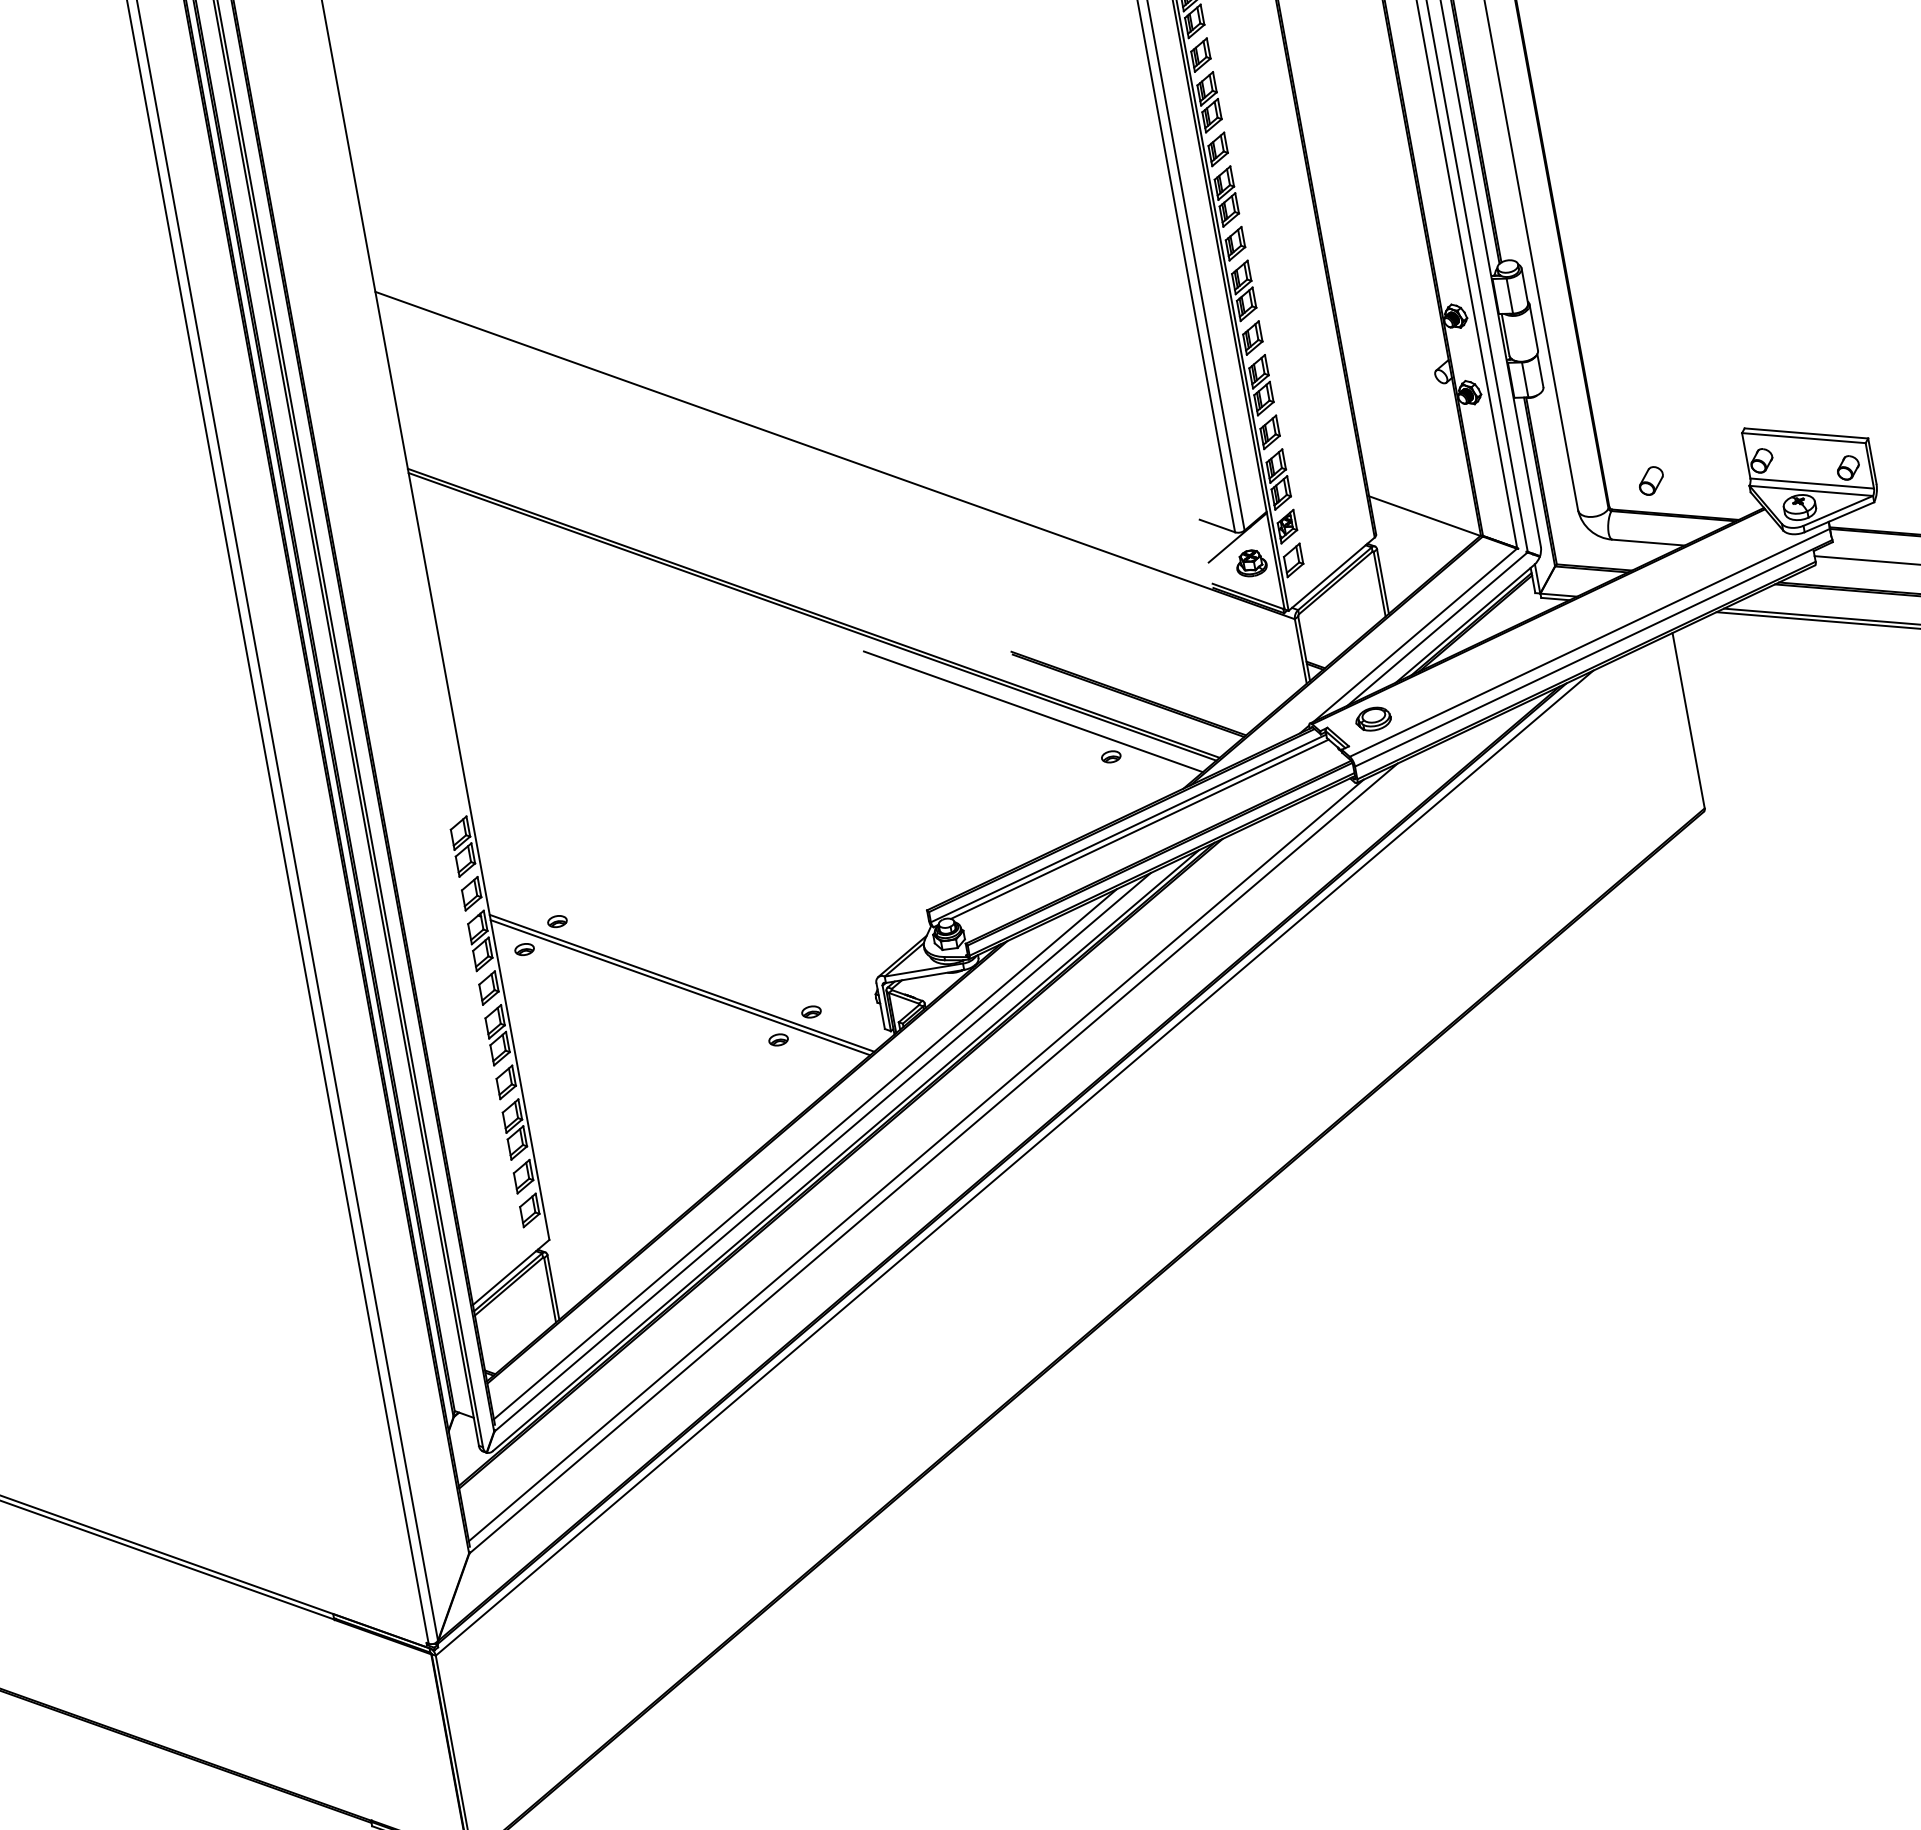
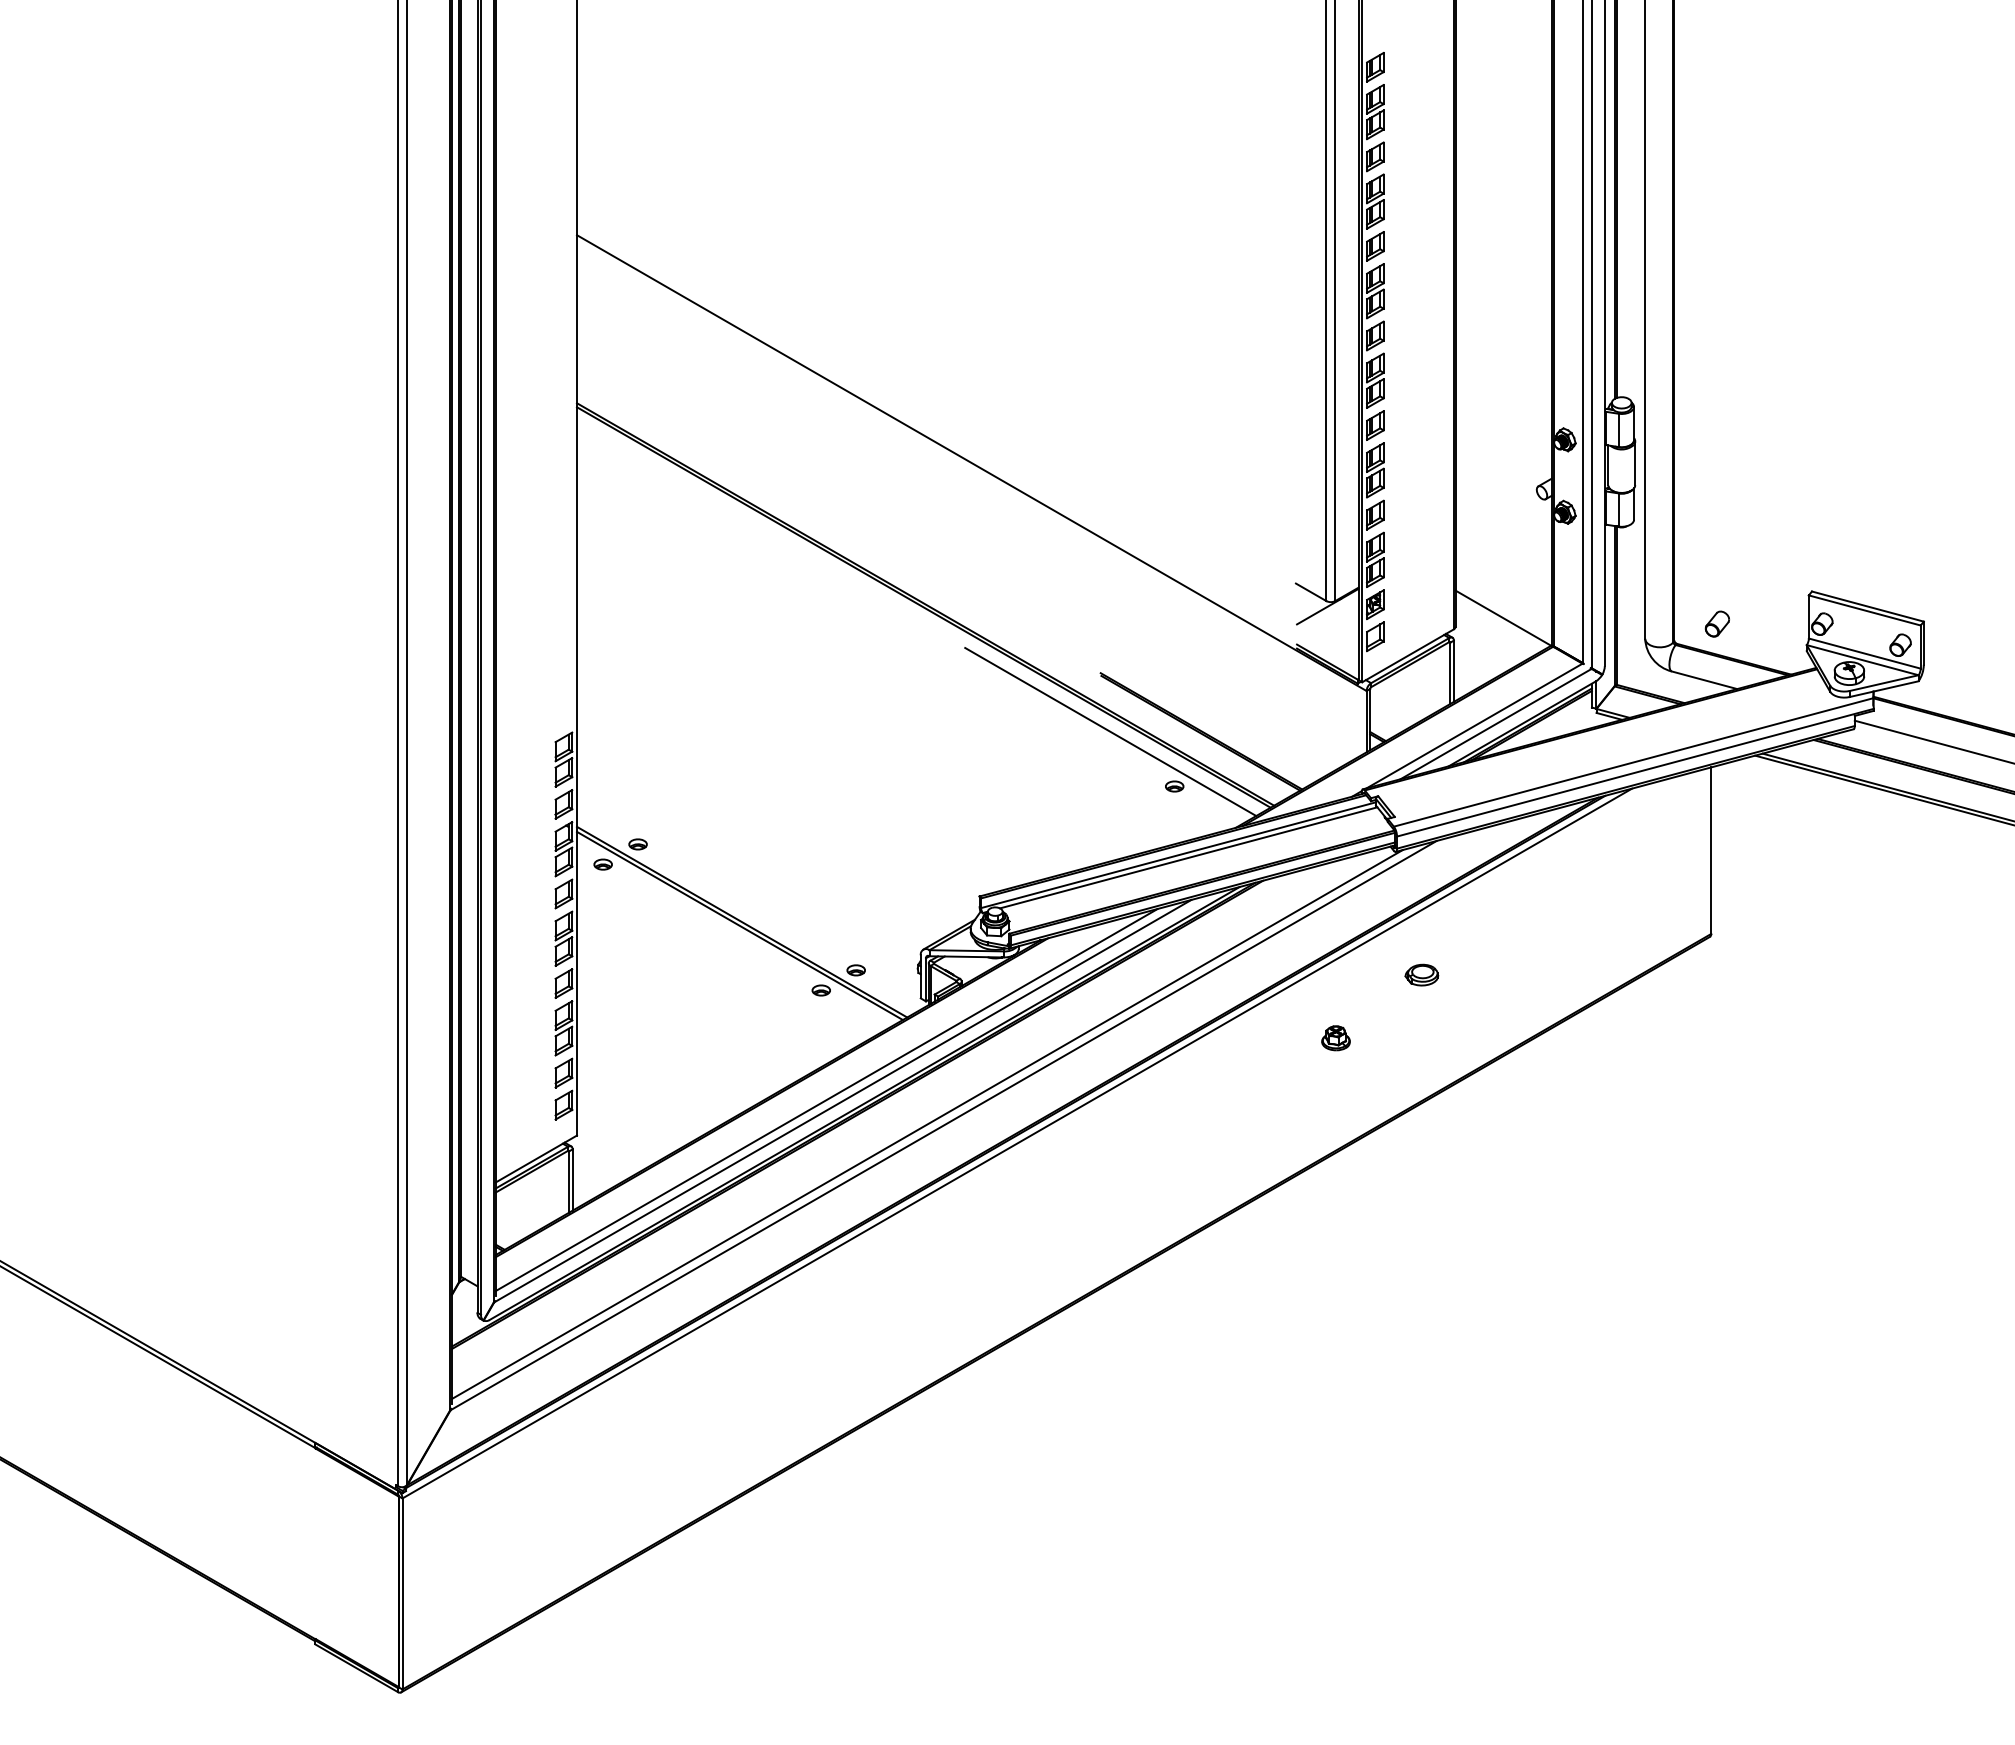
part: (1250, 563) -> (1335, 1038), moved
part: (1372, 718) -> (1421, 974), moved

